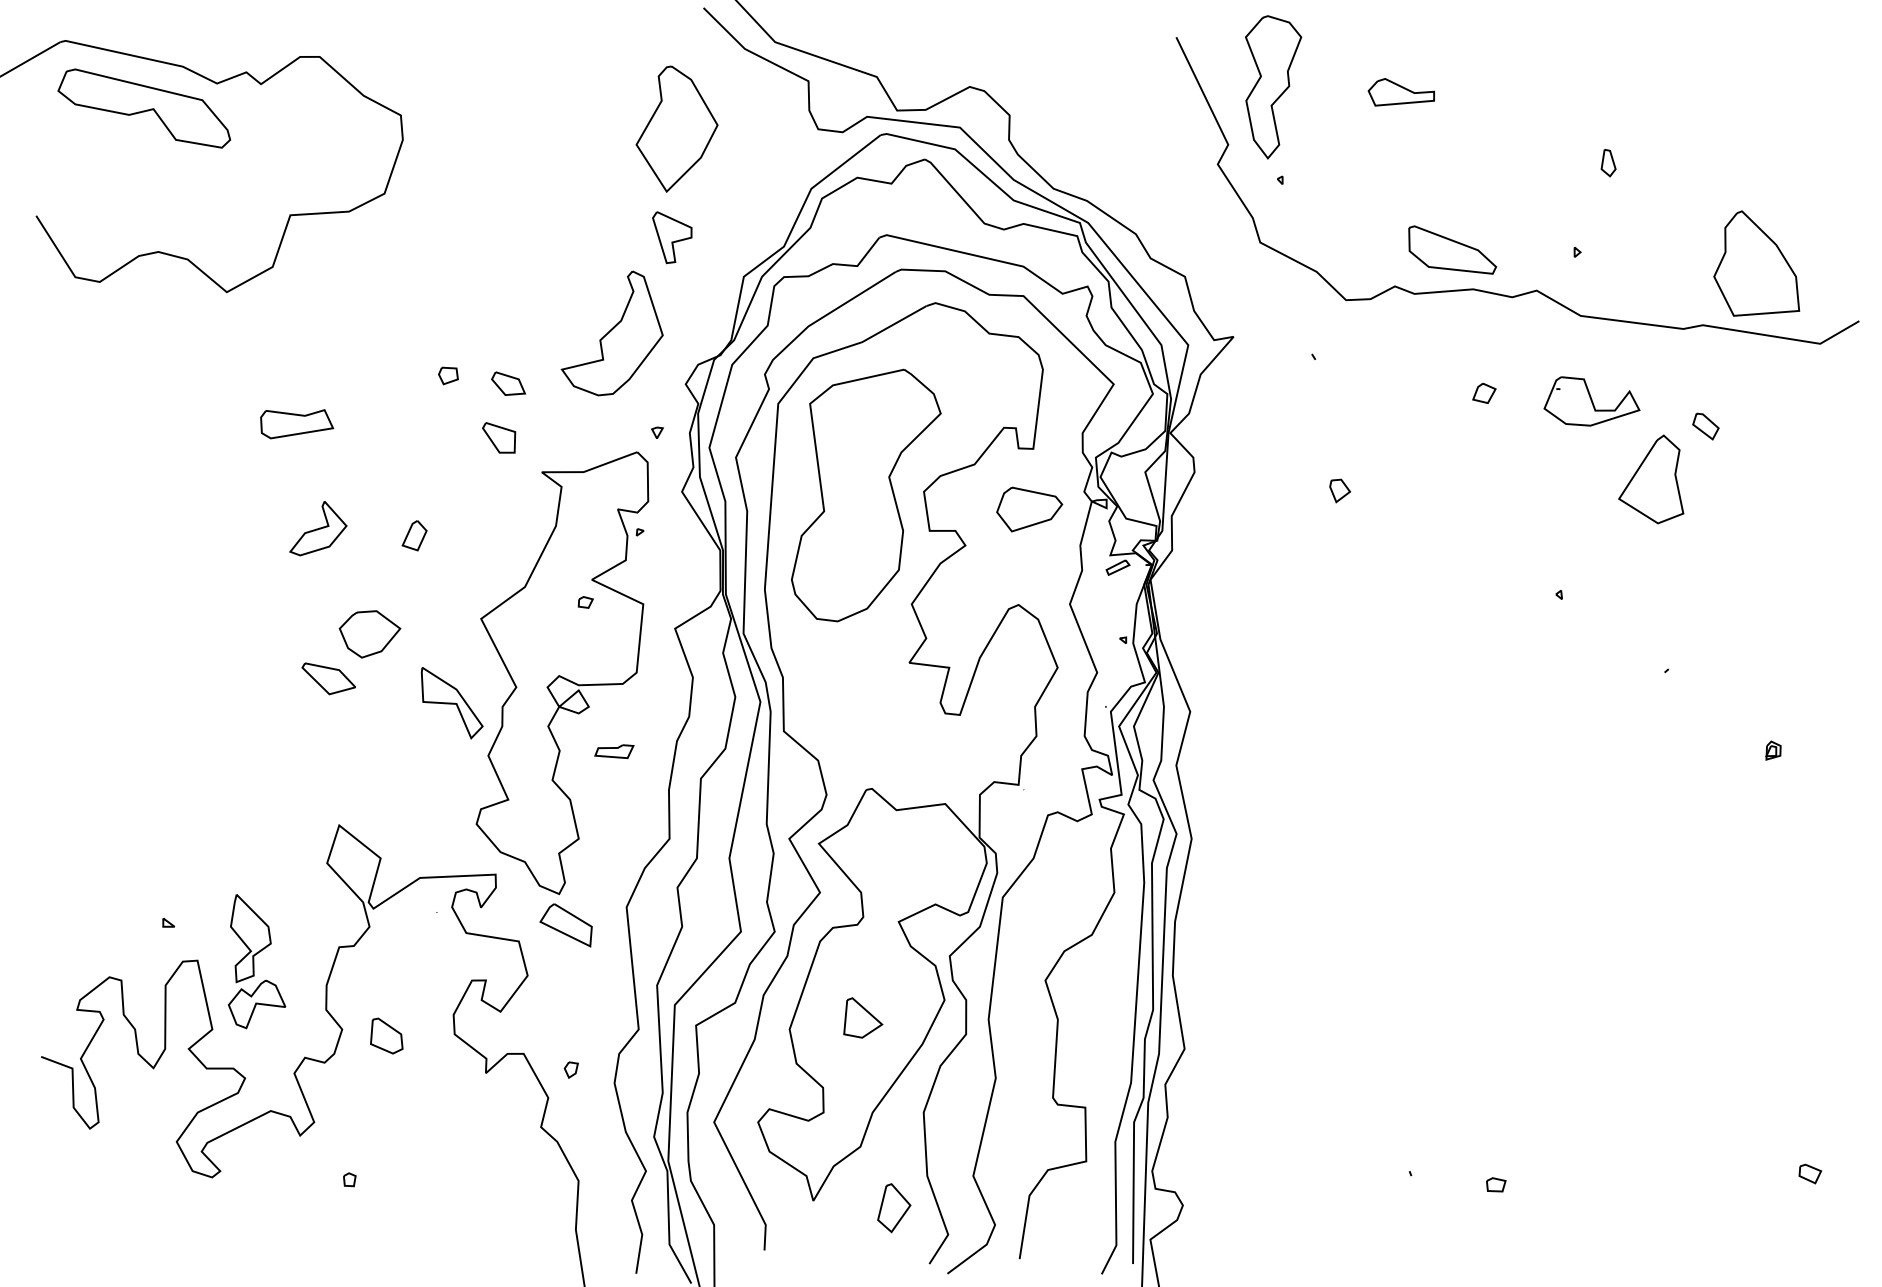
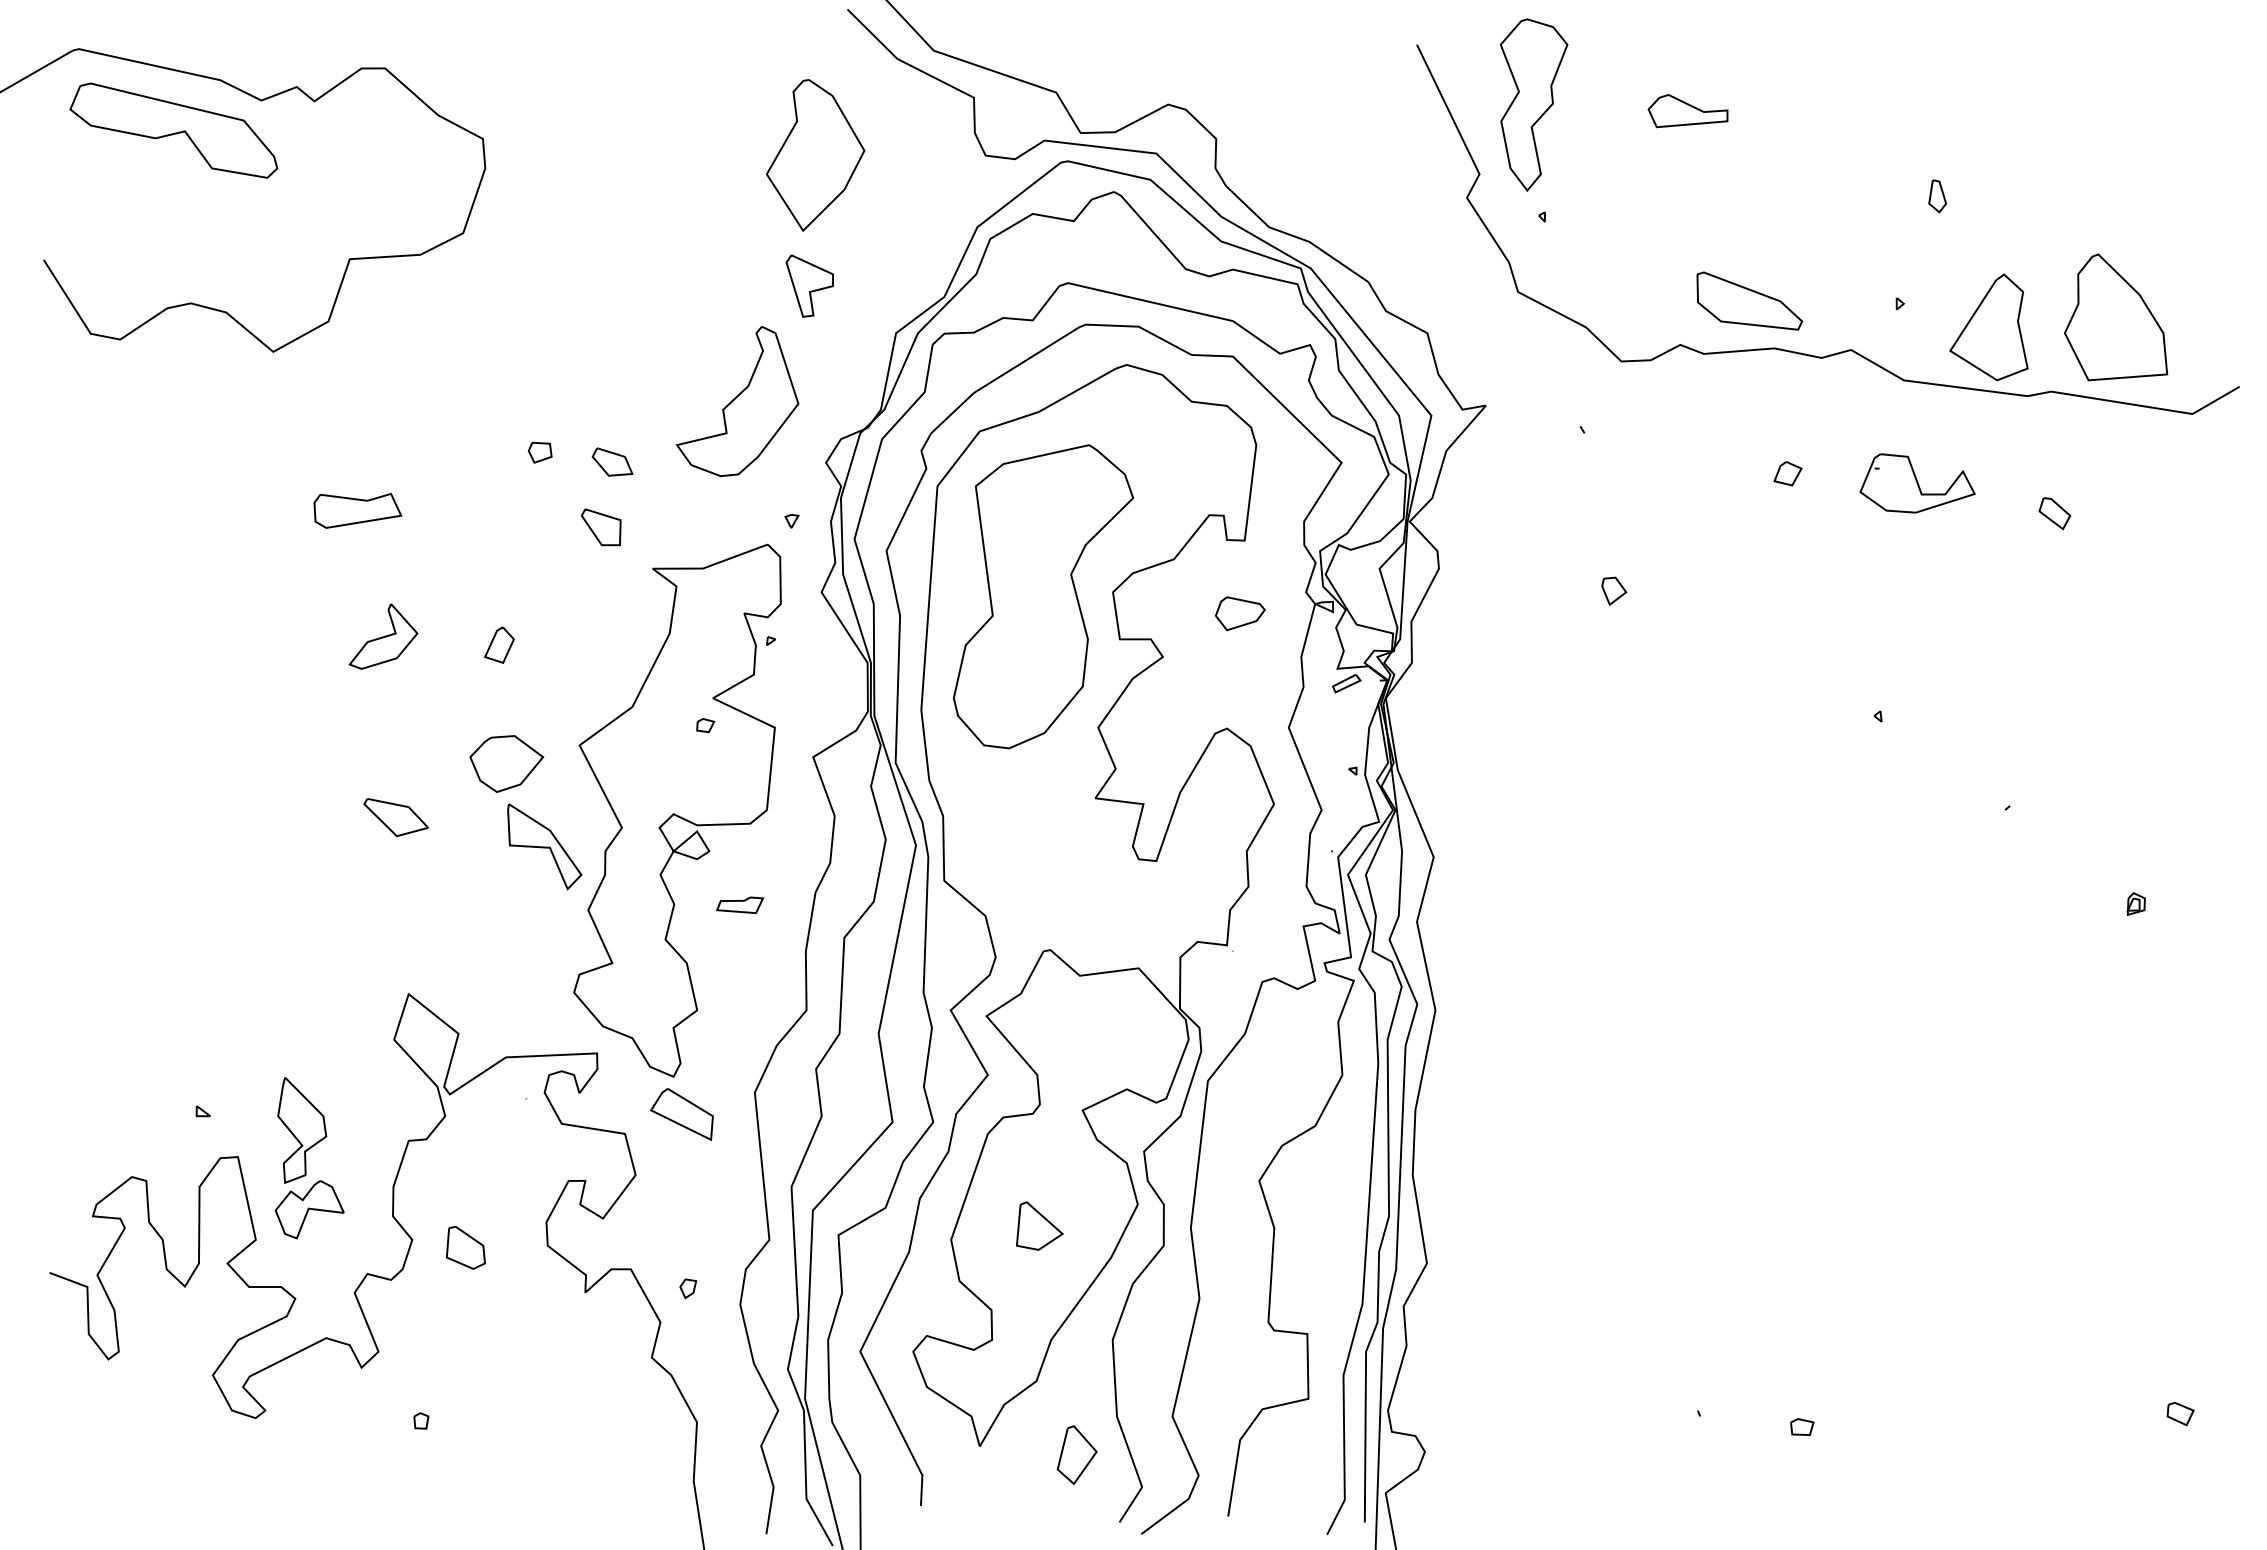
part: (1650, 479) -> (1988, 327), moved
part: (1029, 509) -> (1240, 613), size x0.62
part: (369, 633) -> (506, 763), moved

